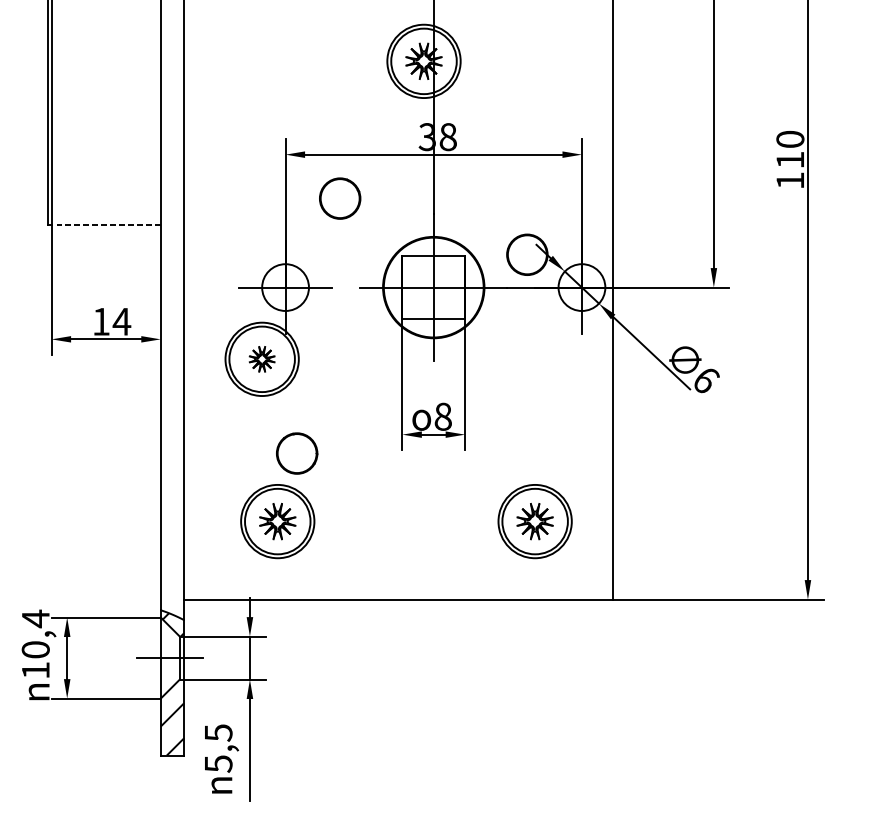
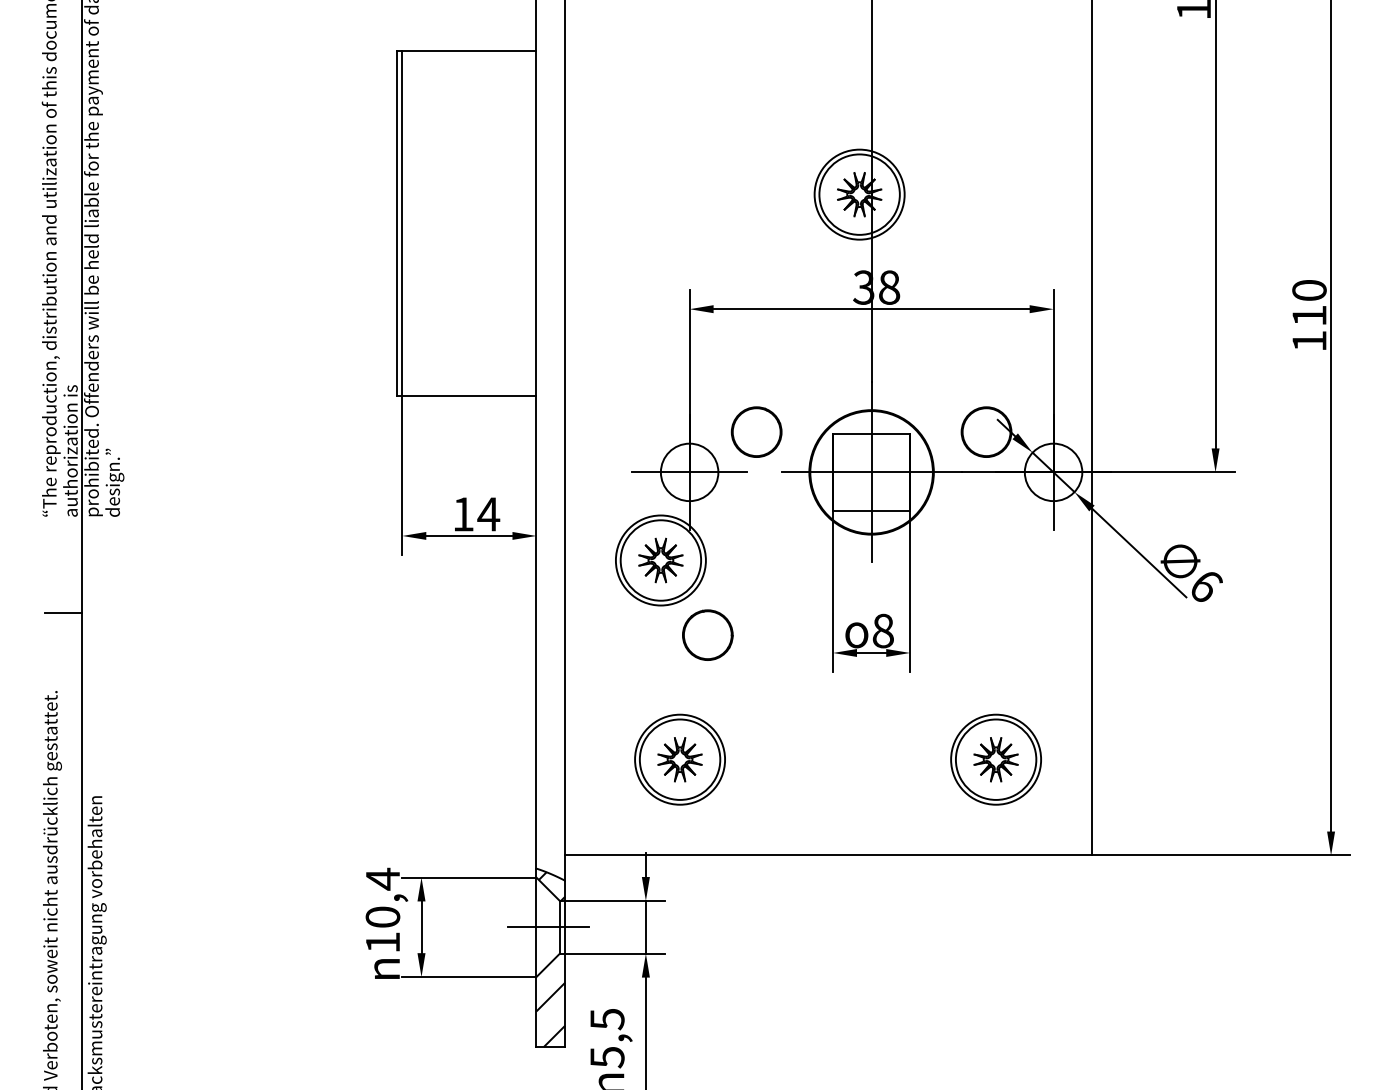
part: (340, 198) -> (756, 431), moved
line: (105, 224) -> (468, 395), dashed -> solid
part: (261, 359) -> (660, 560), size x1.43
circle: (296, 452) -> (707, 634), moved

